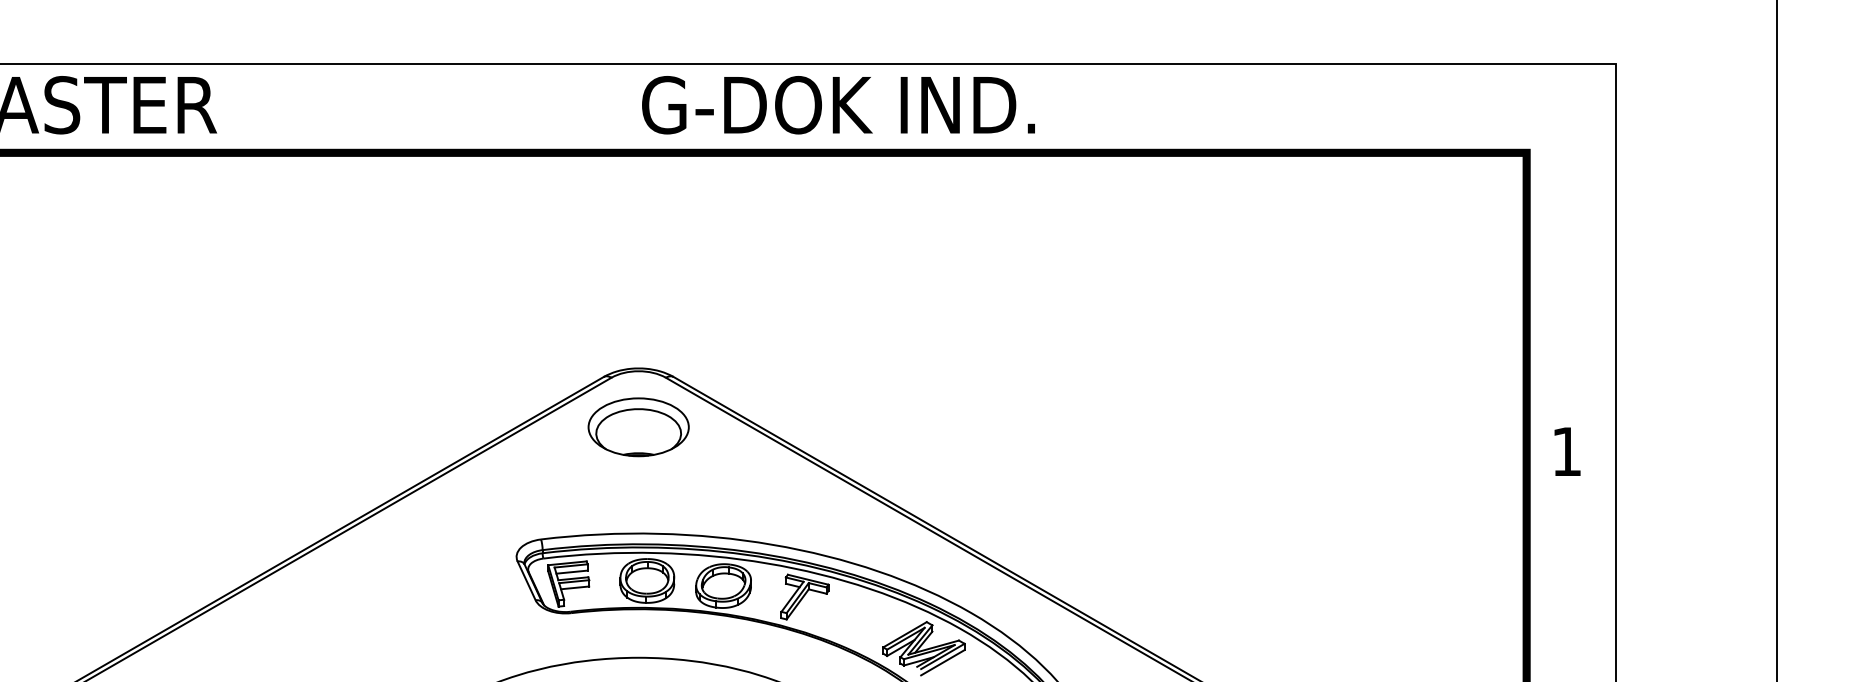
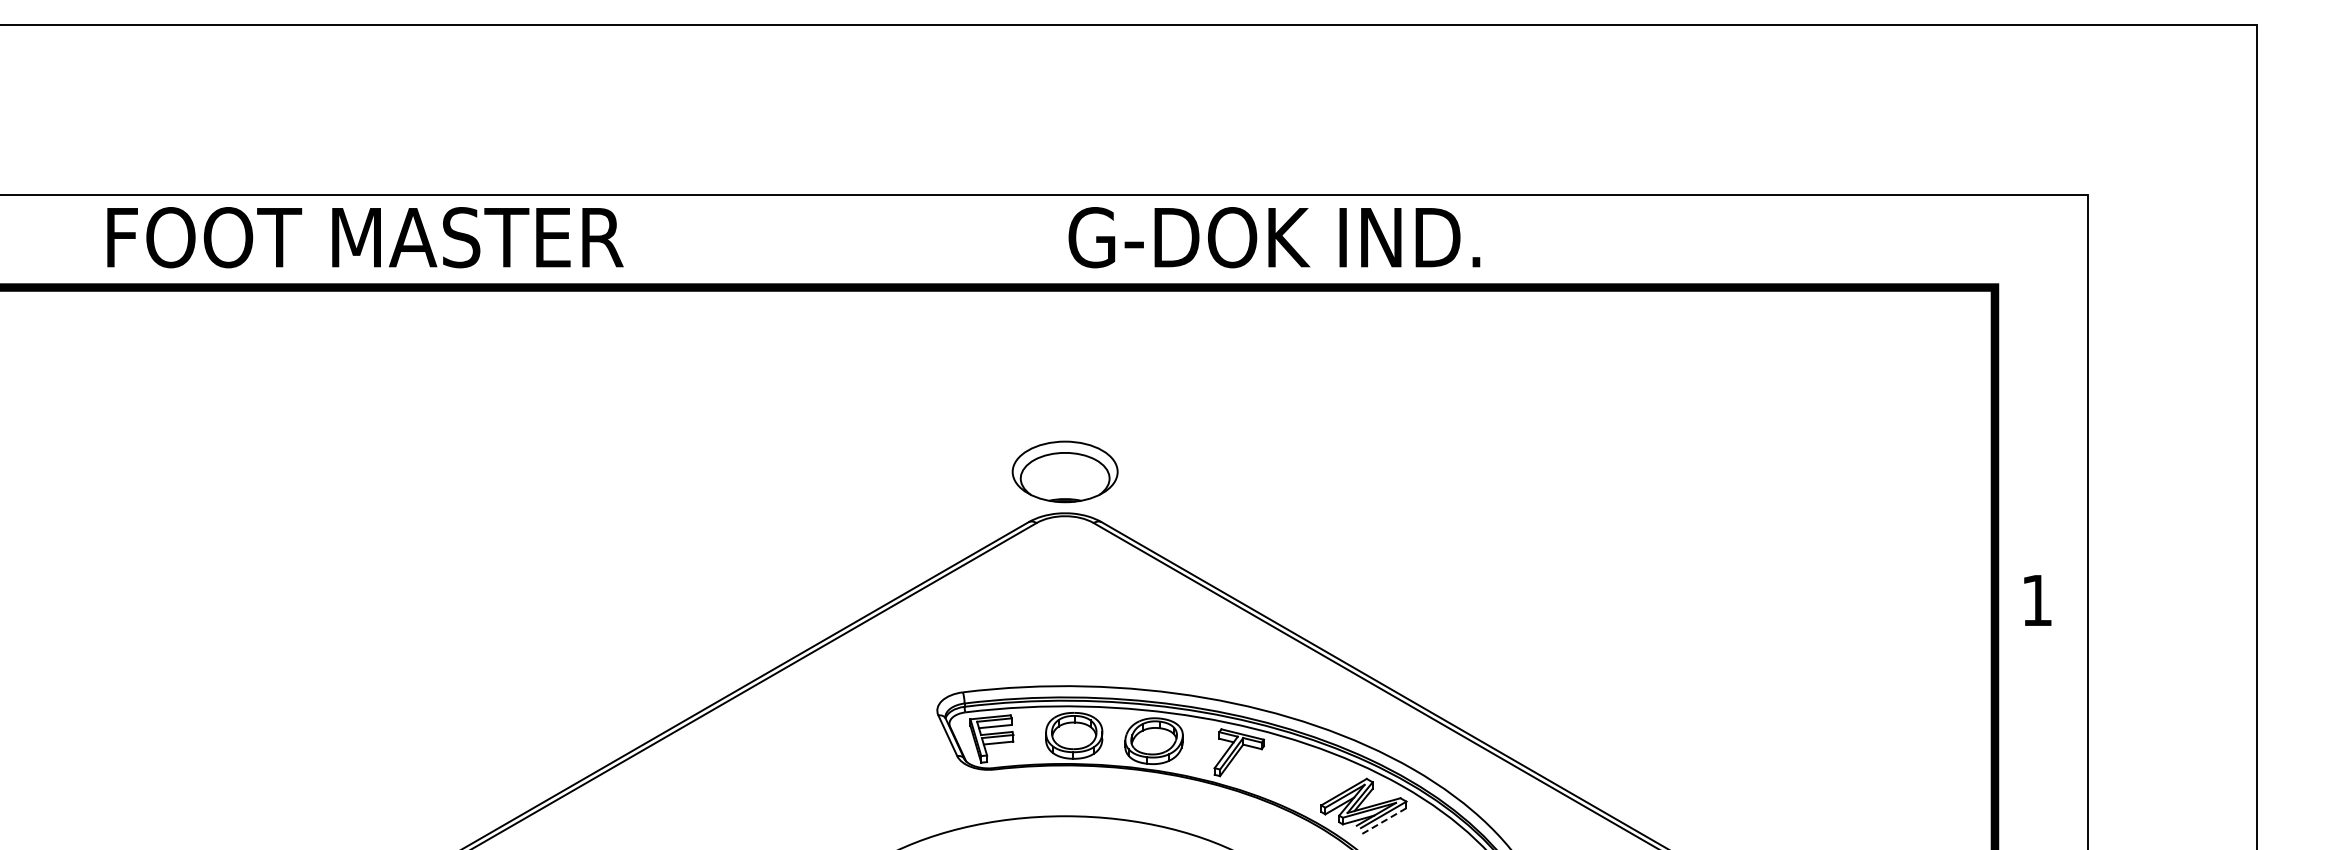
part: (638, 426) -> (1064, 471), moved
line: (942, 662) -> (1383, 821), solid -> dashed

